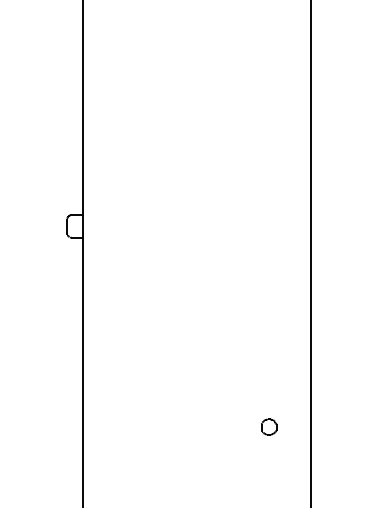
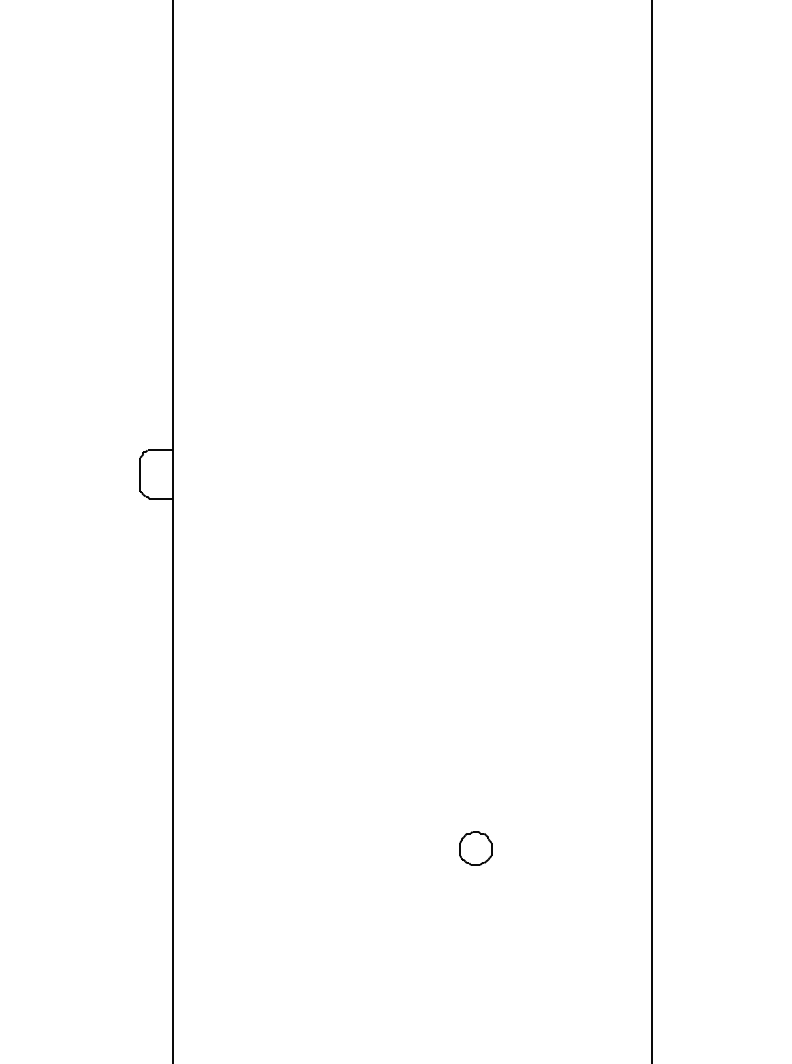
part: (269, 426) -> (476, 847), moved

